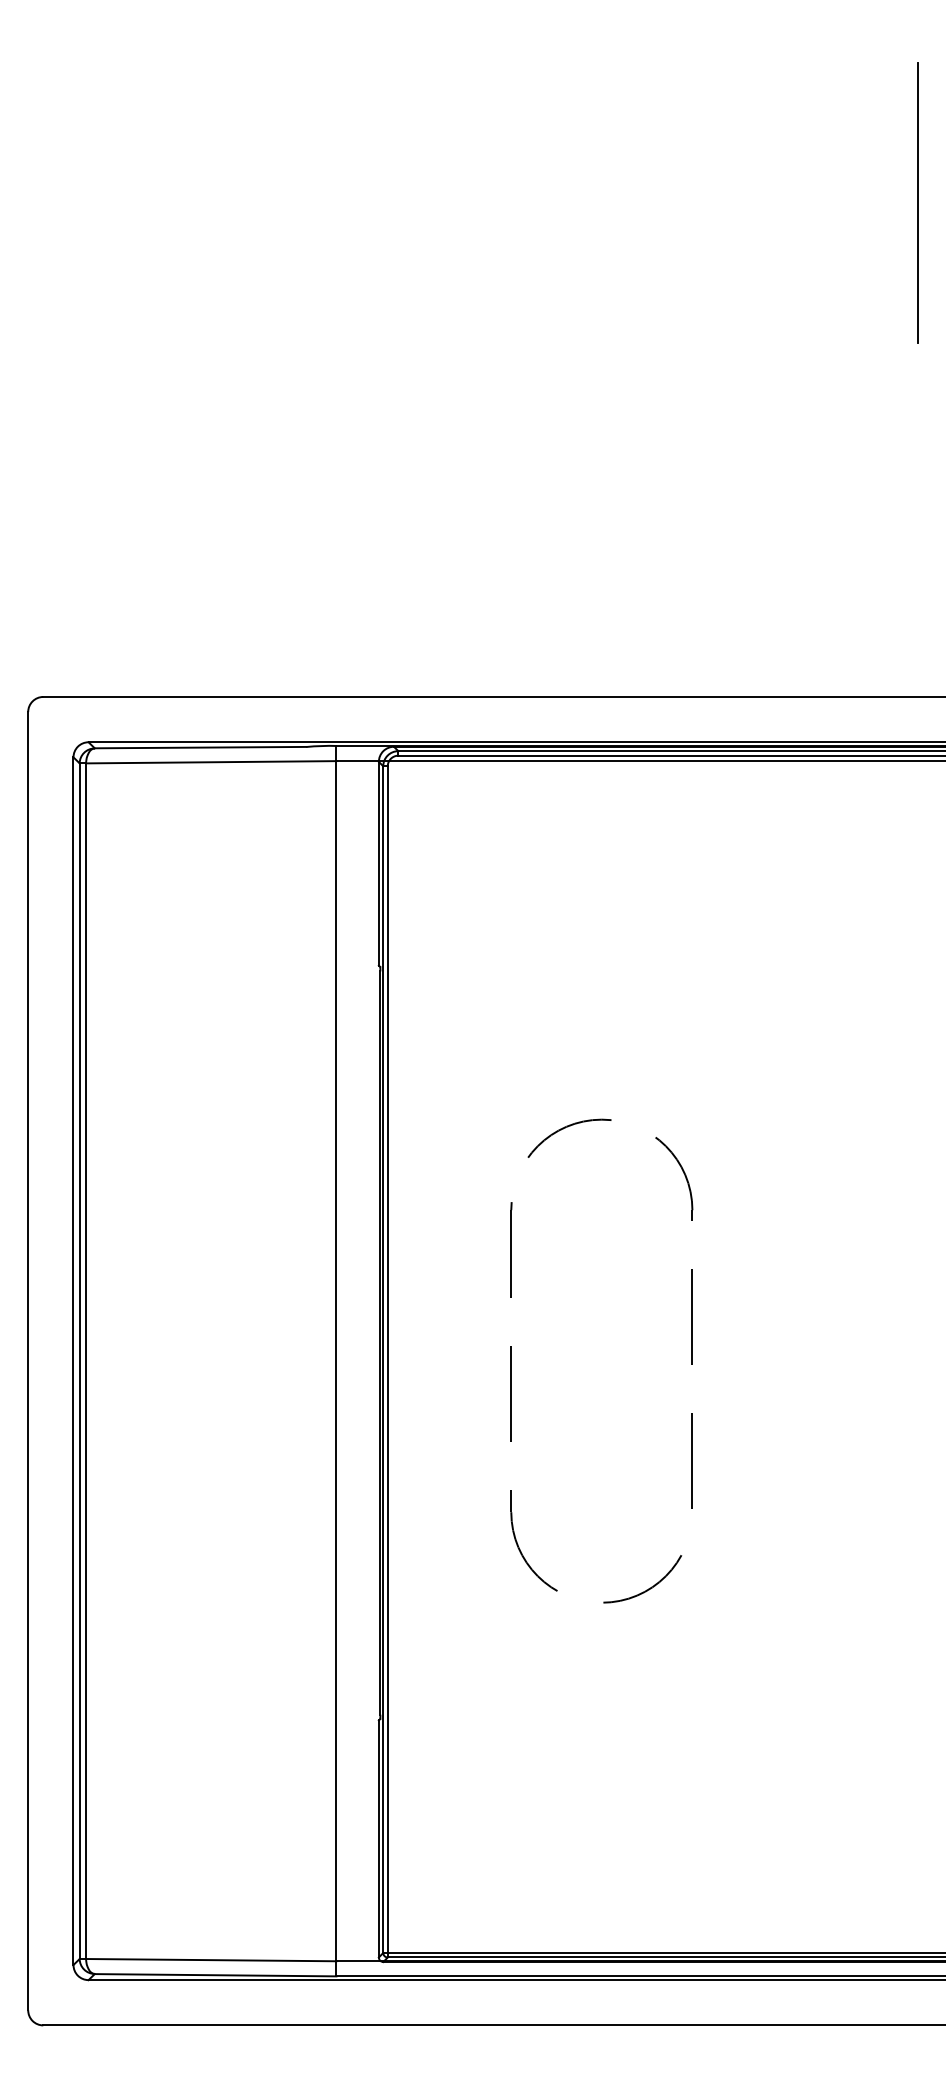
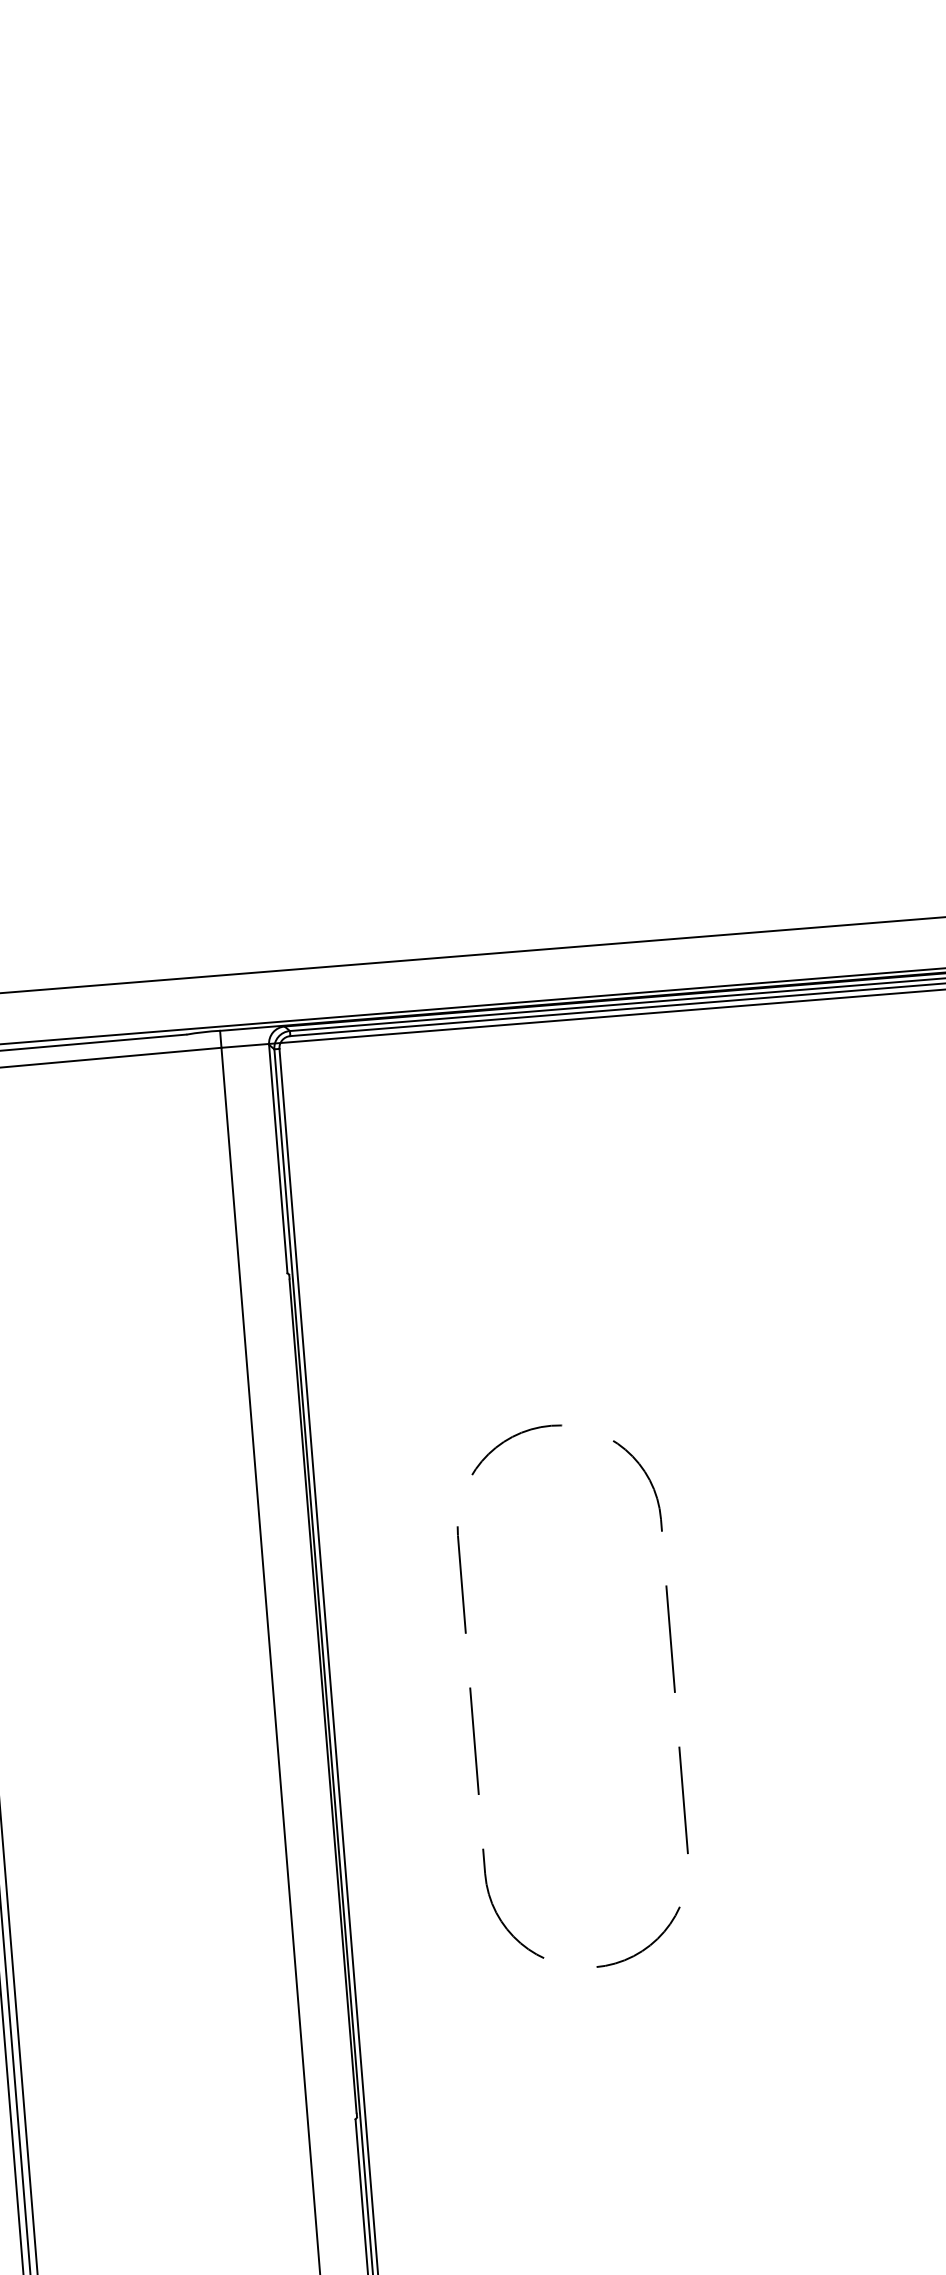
line: (917, 202) -> (822, 369), removed

